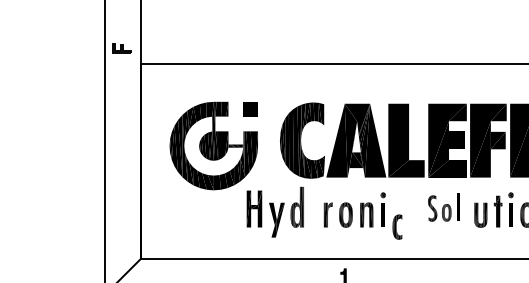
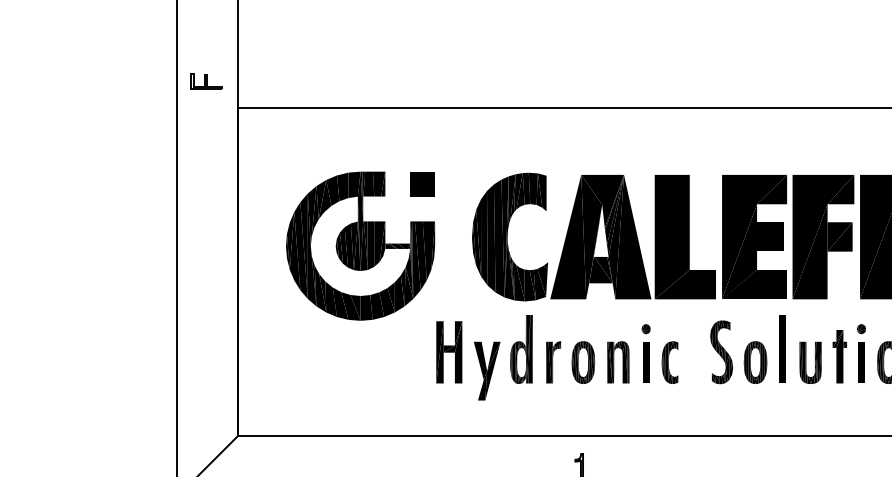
part: (443, 207) -> (747, 349), size x1.43
part: (274, 211) -> (483, 356), moved
part: (397, 226) -> (670, 361), moved

